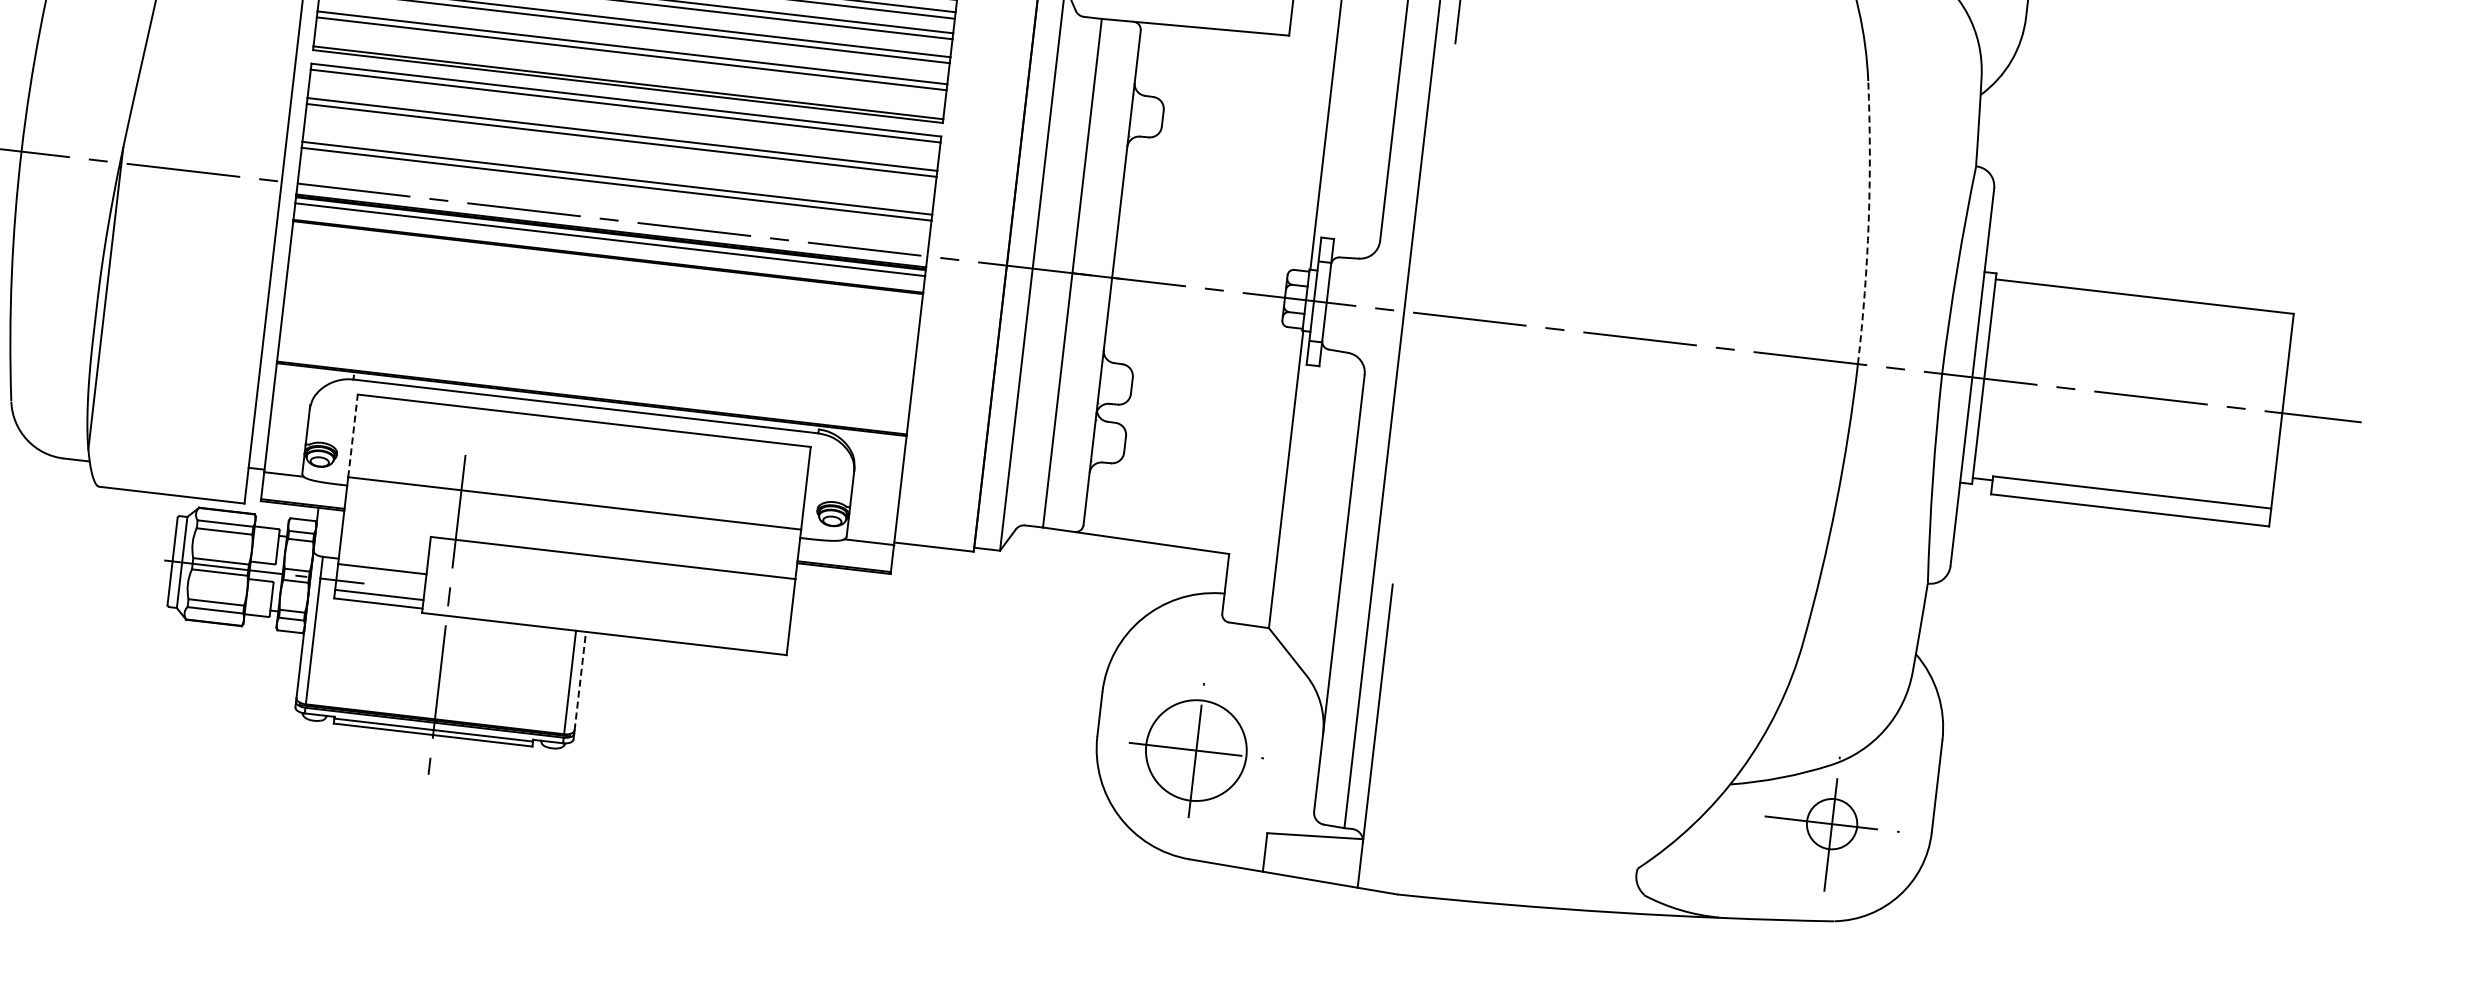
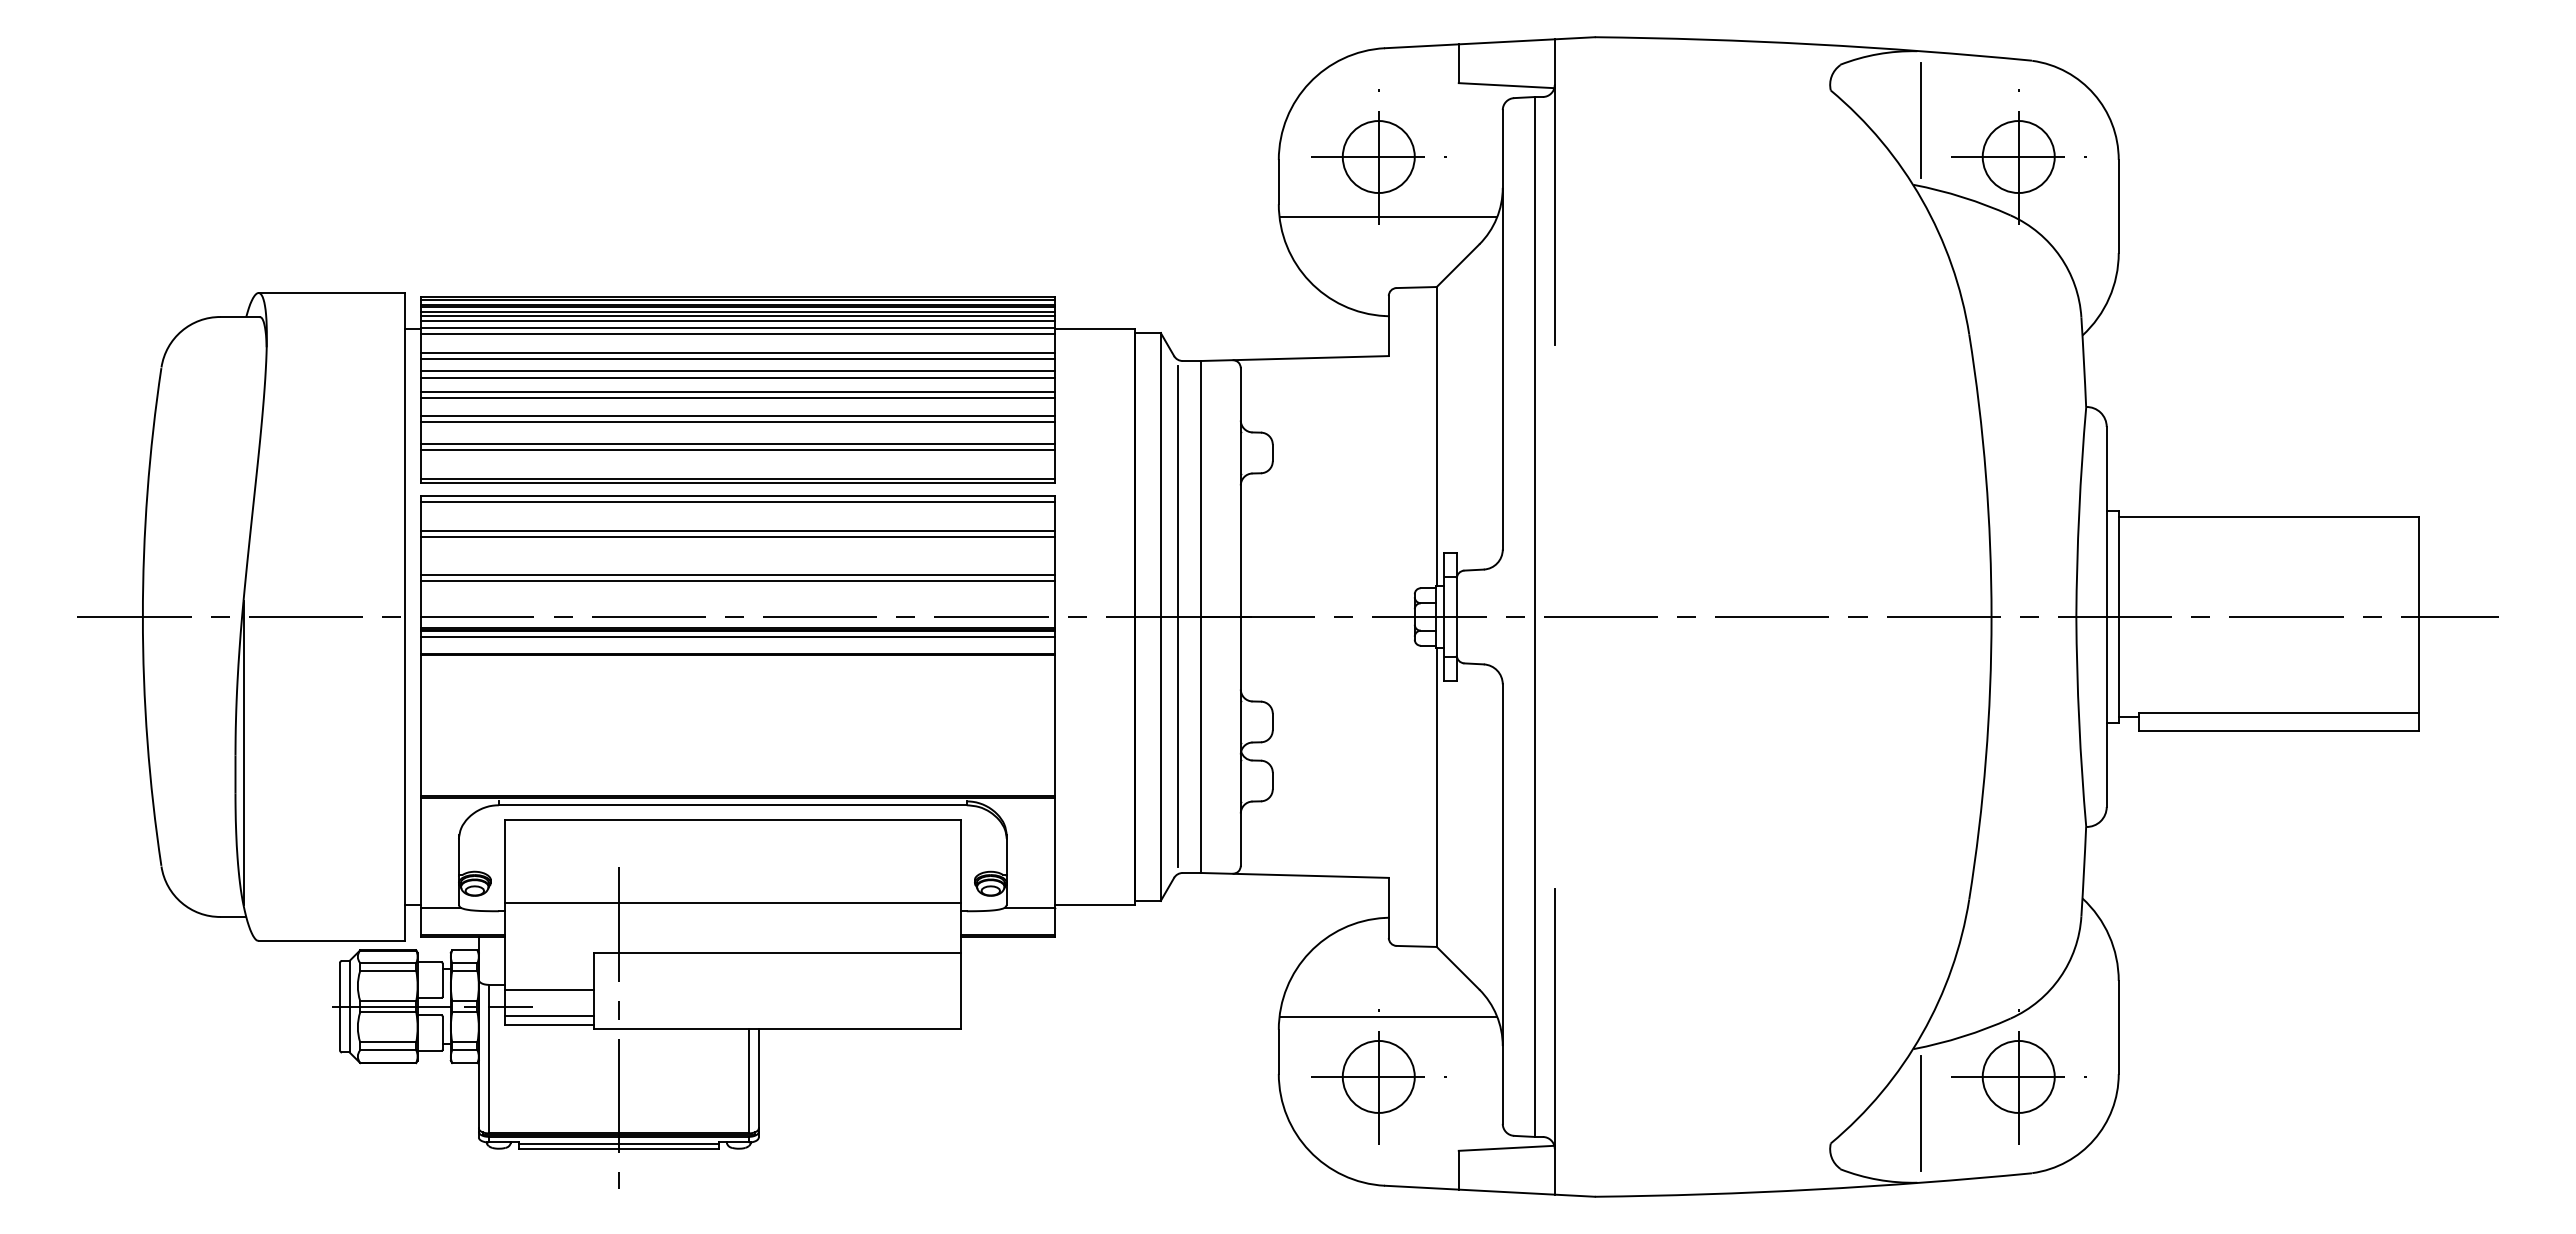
arc: (1868, 222) -> (1985, 475), dashed -> solid
line: (1050, 270) -> (1178, 616), added
line: (352, 436) -> (504, 861), dashed -> solid
line: (580, 680) -> (758, 1078), dashed -> solid
line: (1212, 692) -> (1388, 1017), added
circle: (1196, 750) -> (1378, 1076), size x0.71
circle: (1831, 823) -> (2018, 1076), size x1.43
line: (1730, 849) -> (1920, 1113), added

